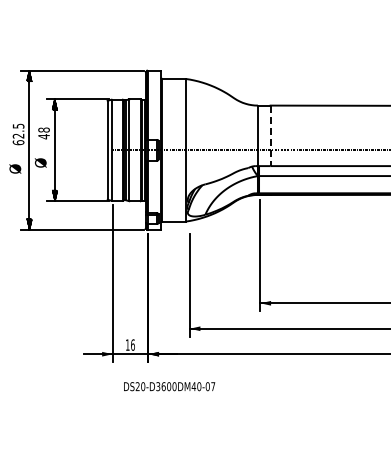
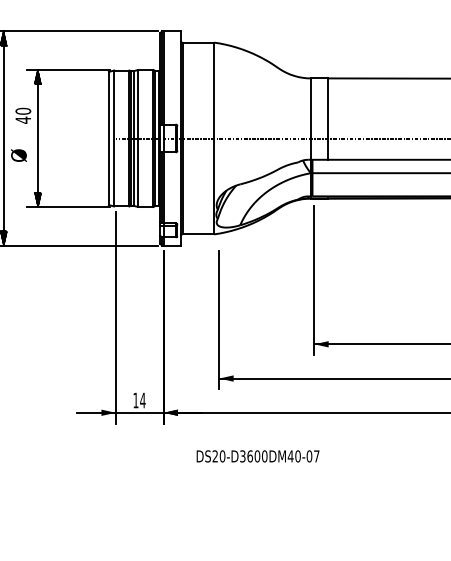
text: (43, 129) -> (22, 110), 48 -> 40
line: (270, 136) -> (327, 119), dashed -> solid
text: (132, 344) -> (142, 399), 16 -> 14
text: (169, 386) -> (257, 456), moved

